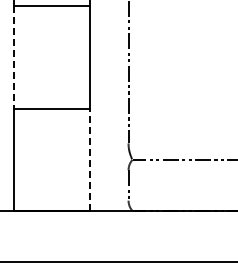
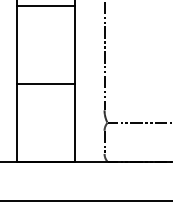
line: (13, 58) -> (17, 45), dashed -> solid
line: (90, 159) -> (75, 122), dashed -> solid

